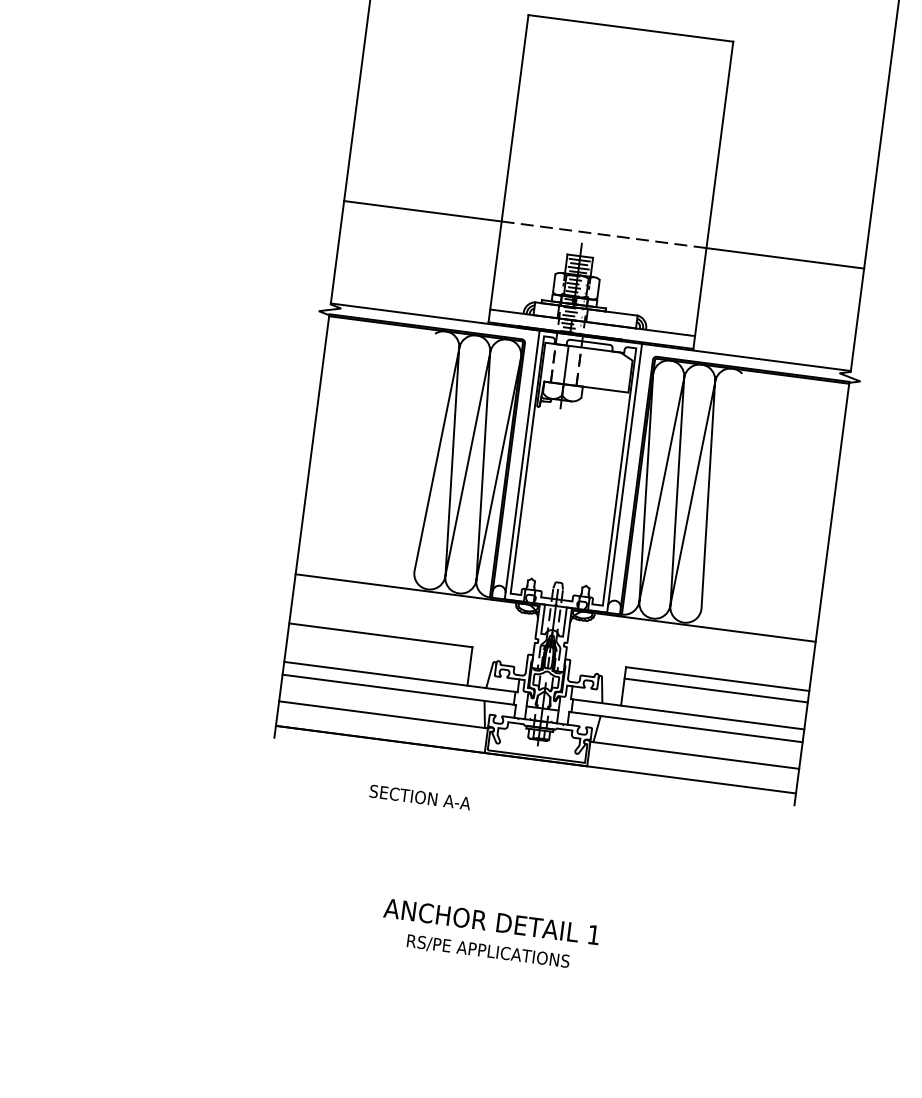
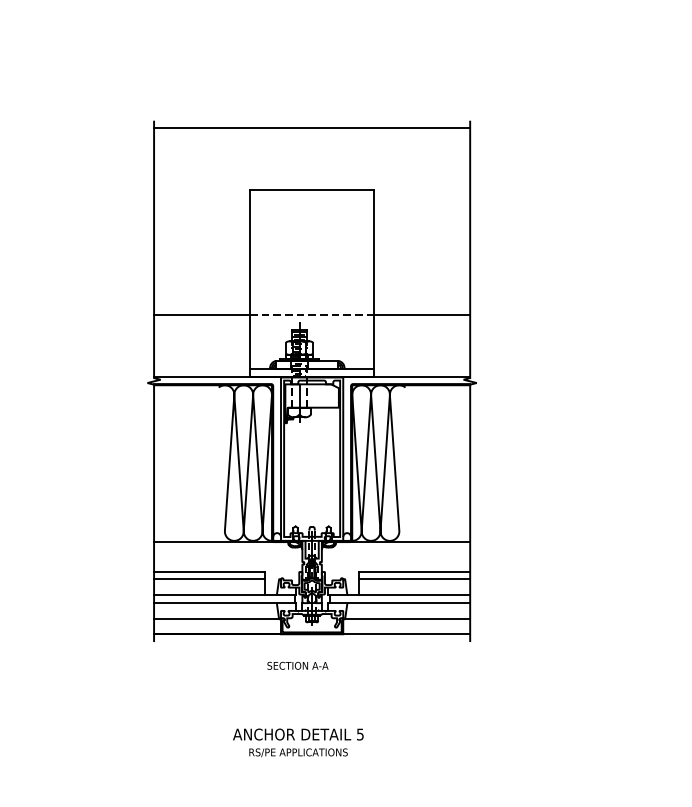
line: (379, 645) -> (209, 578), added
text: (419, 796) -> (297, 665), moved
text: (594, 934) -> (360, 734), 1 -> 5

